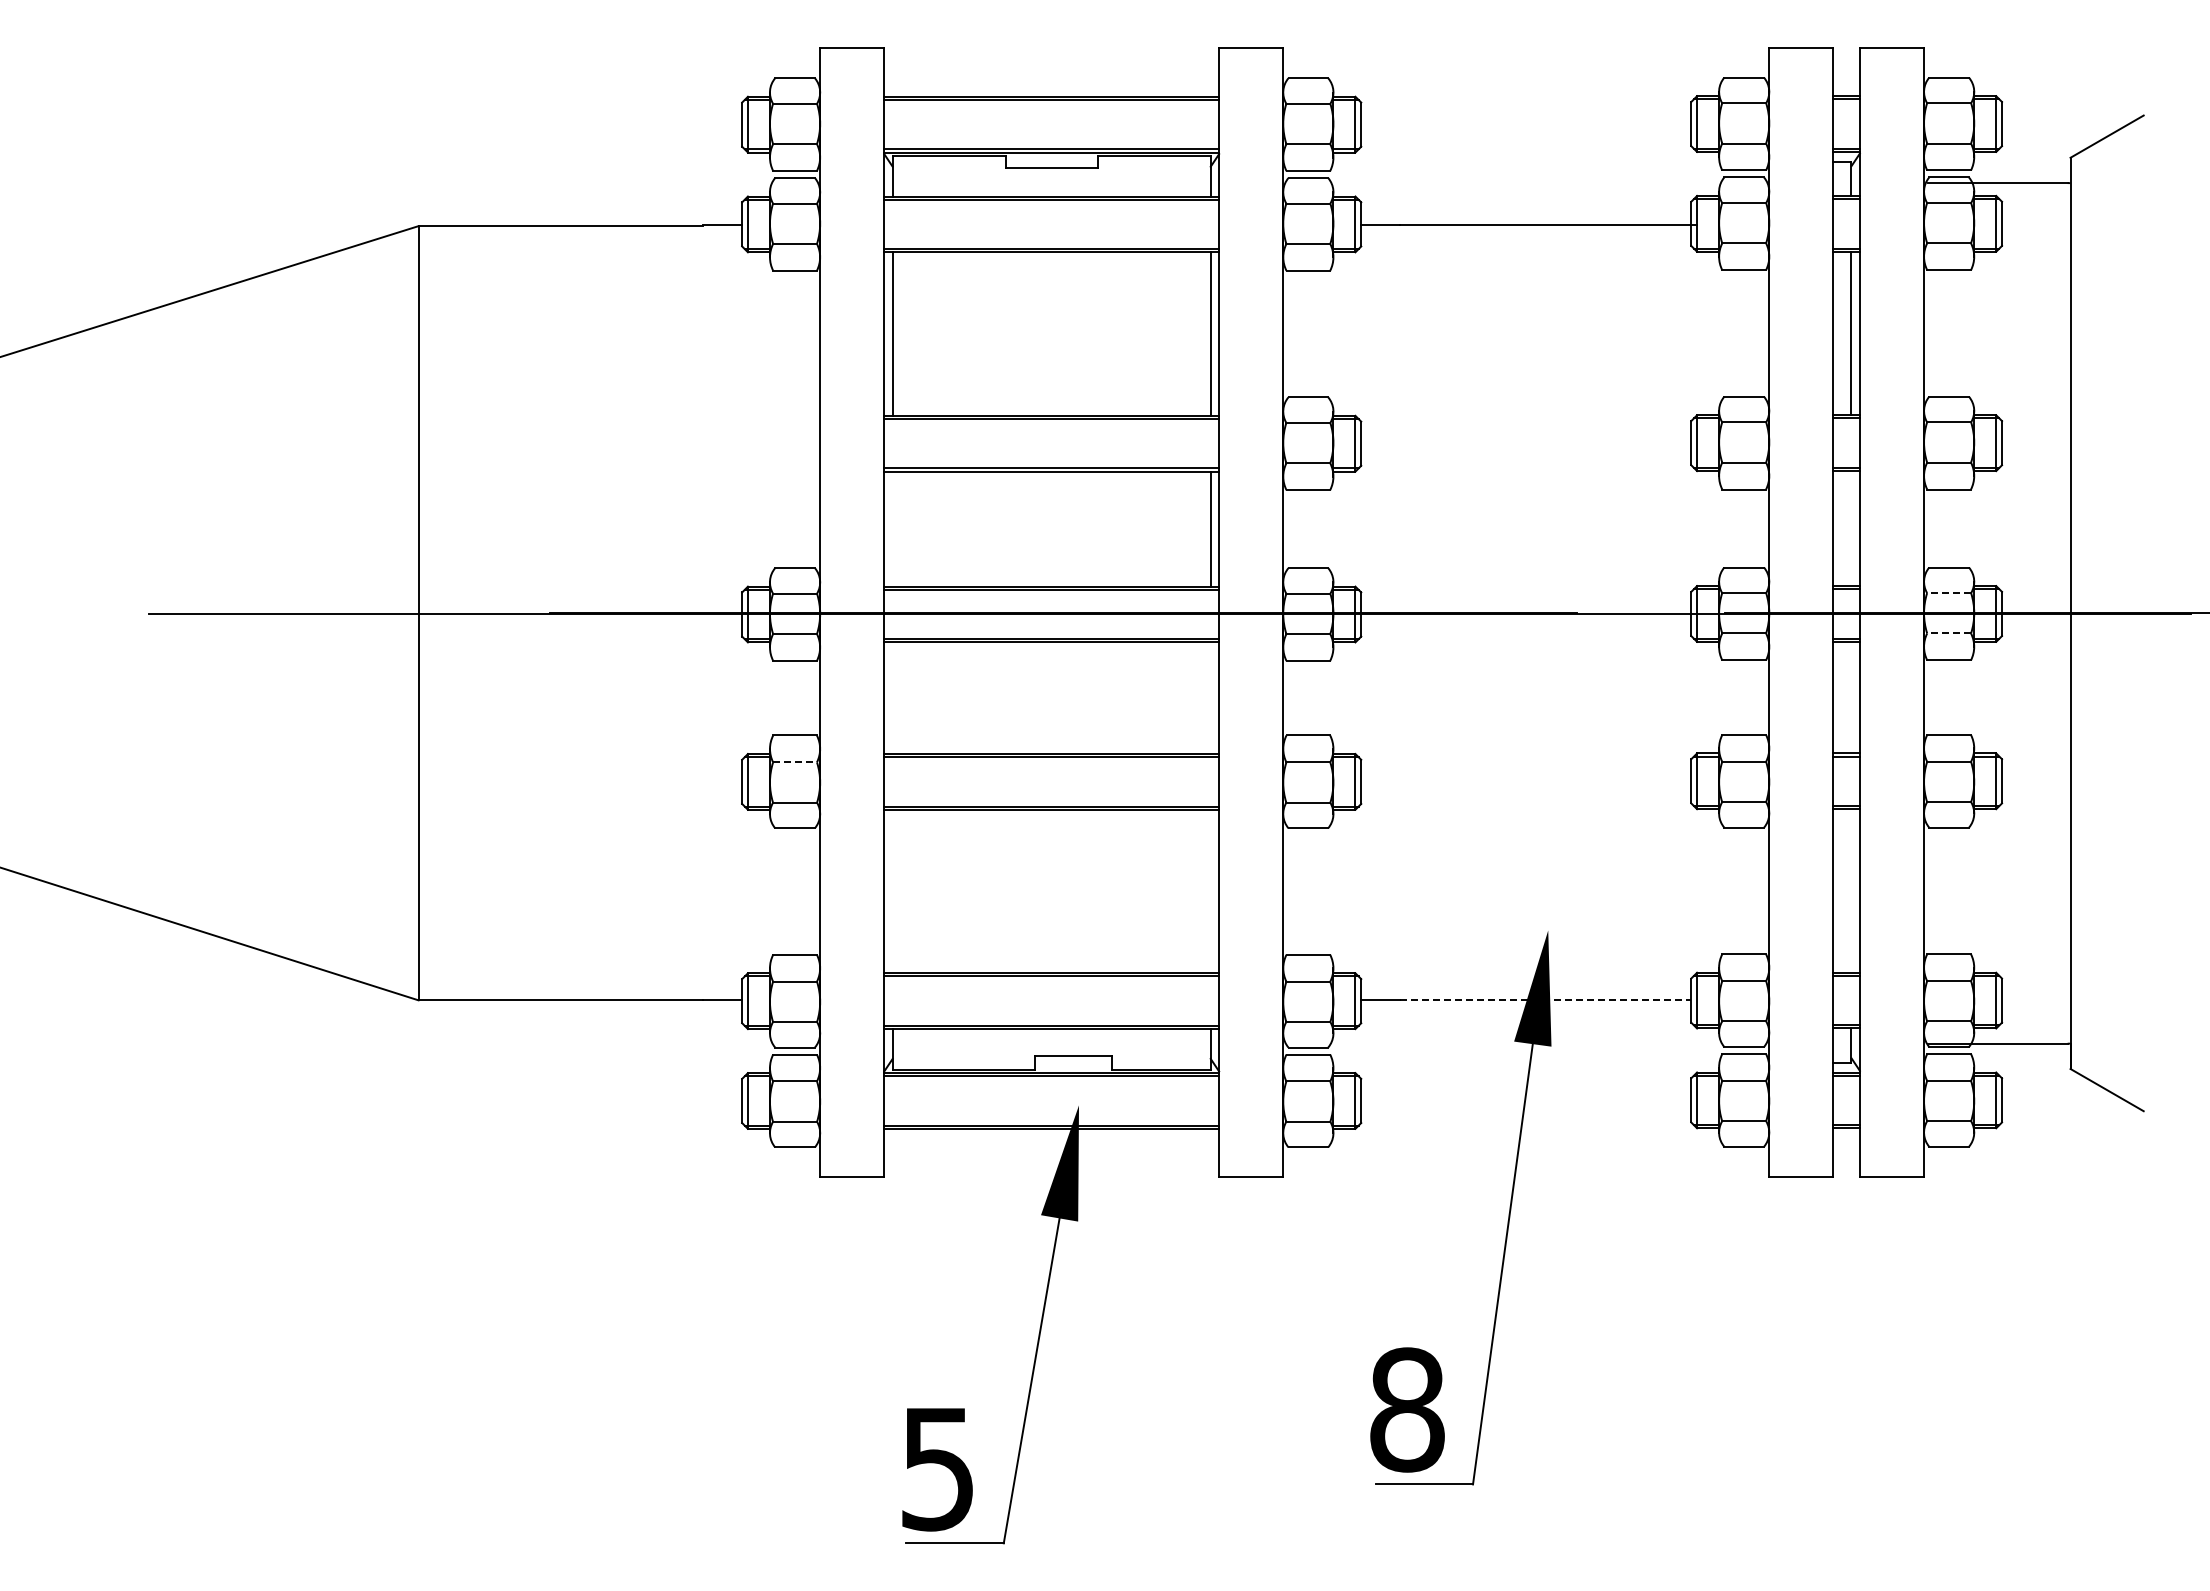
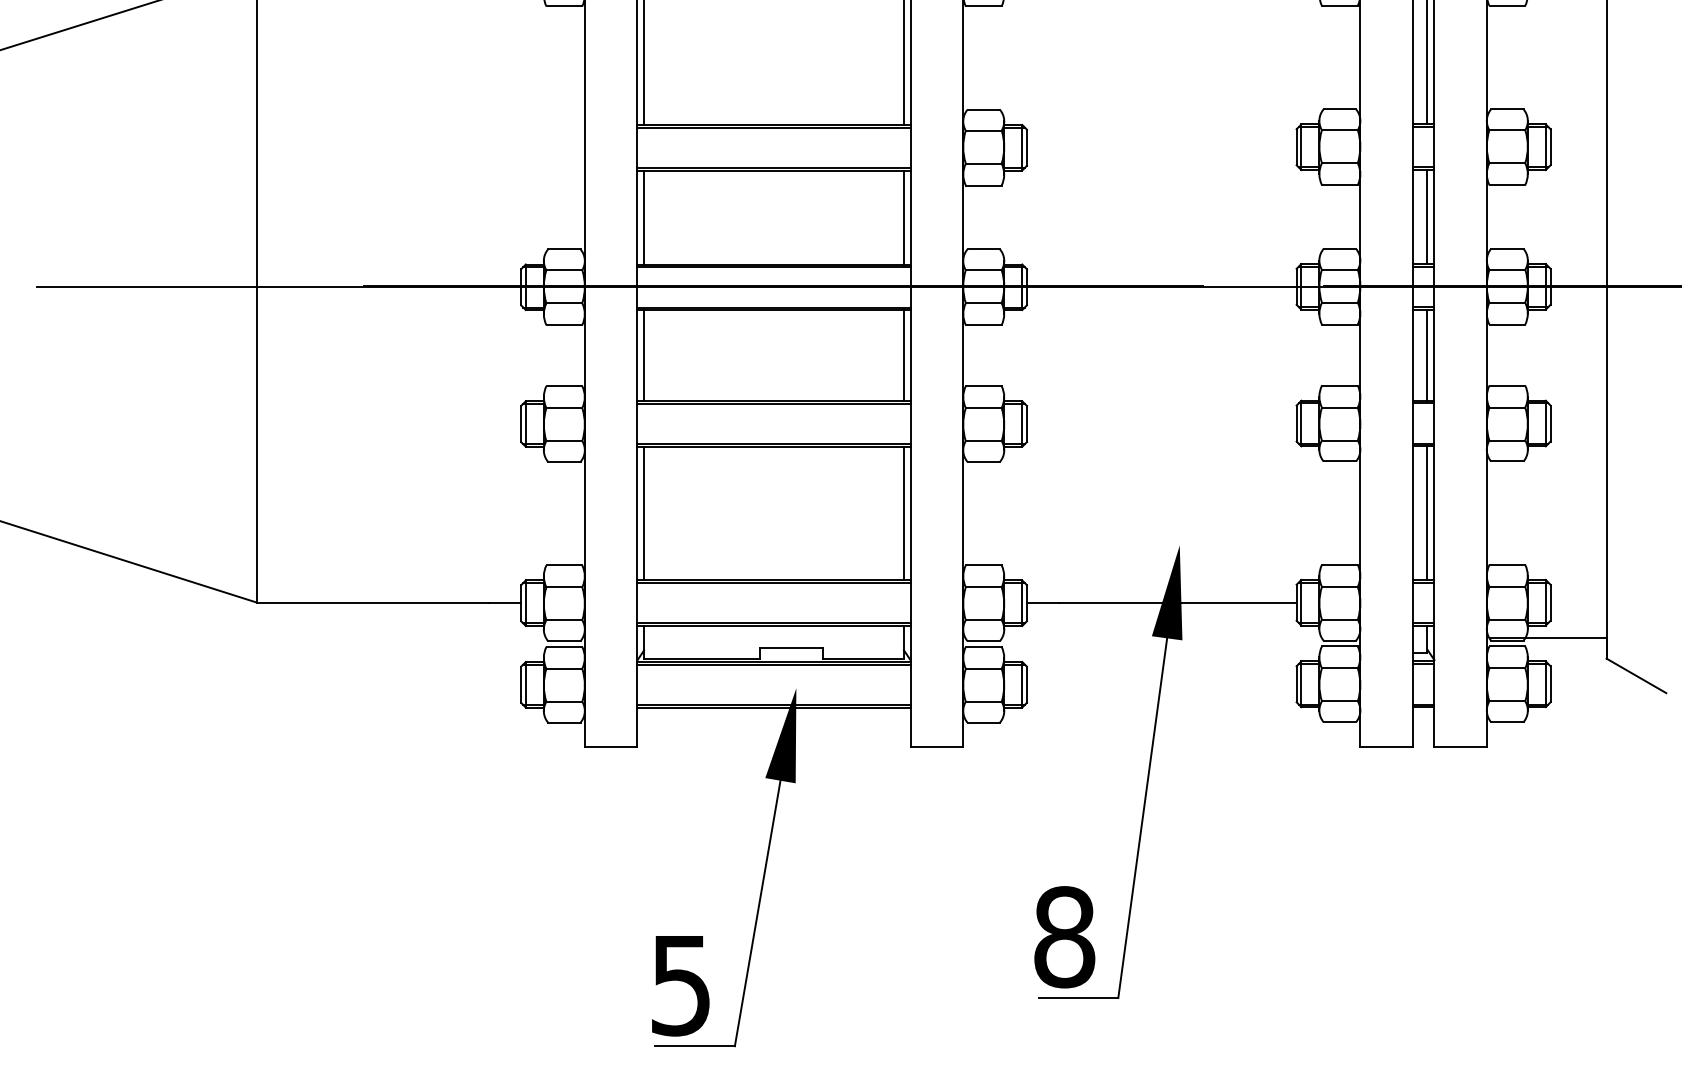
line: (892, 528) -> (643, 216), added
line: (1851, 528) -> (1427, 216), added
line: (1949, 593) -> (1507, 270), dashed -> solid
line: (1949, 633) -> (1507, 302), dashed -> solid
line: (1851, 697) -> (1427, 355), added
line: (892, 698) -> (643, 355), added
line: (1210, 698) -> (903, 355), added
line: (795, 762) -> (564, 408), dashed -> solid
line: (1851, 890) -> (1427, 512), added
line: (892, 891) -> (643, 513), added
line: (1210, 891) -> (903, 513), added
line: (1546, 1000) -> (1178, 602), dashed -> solid

